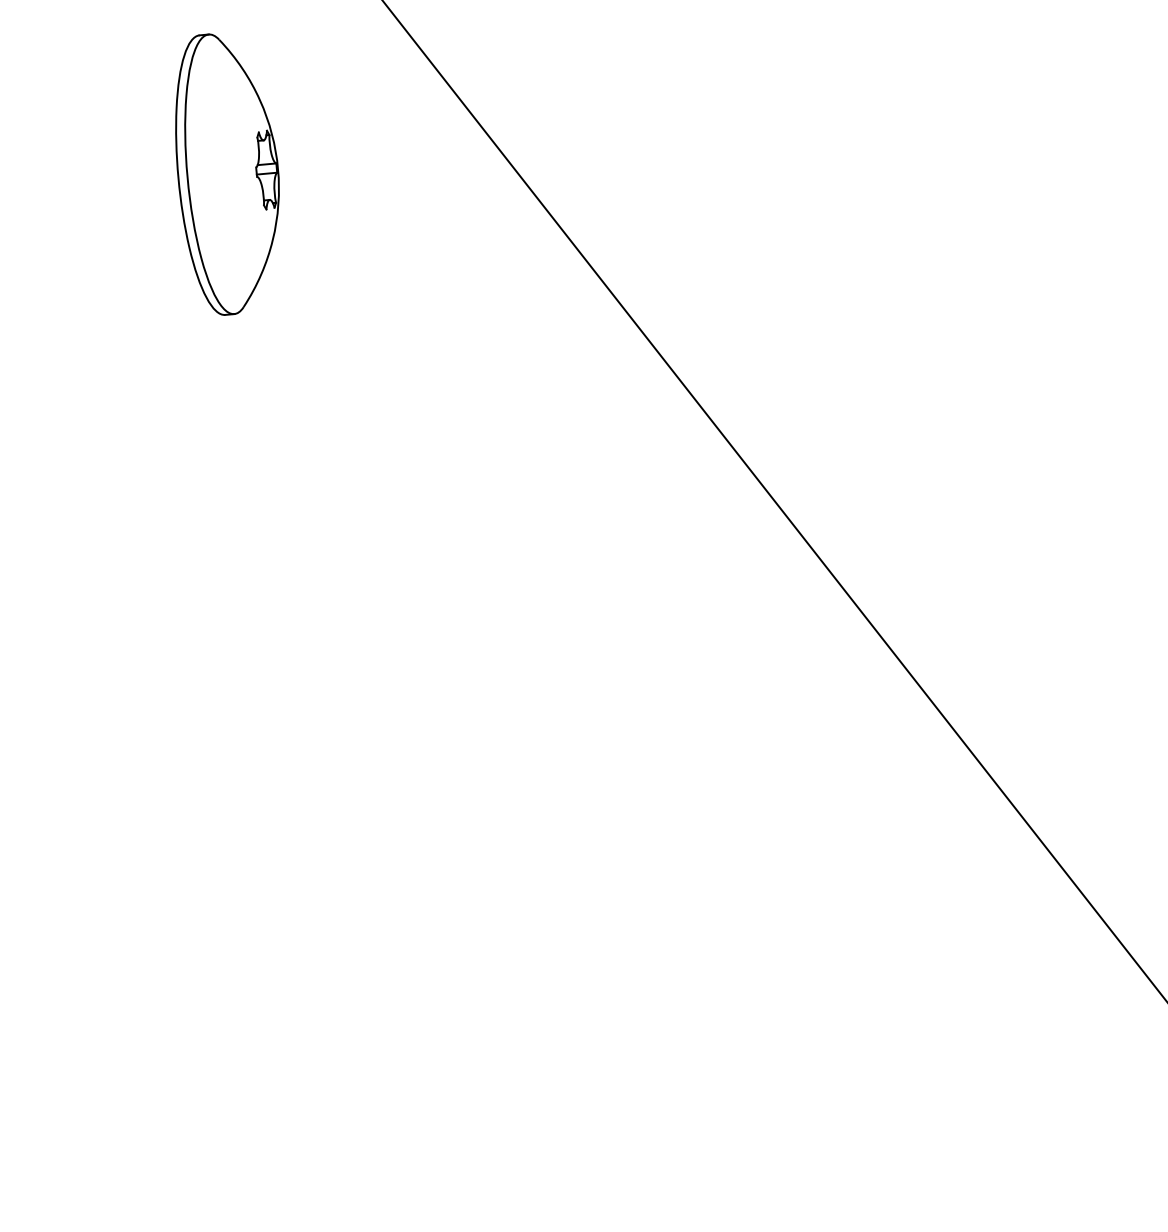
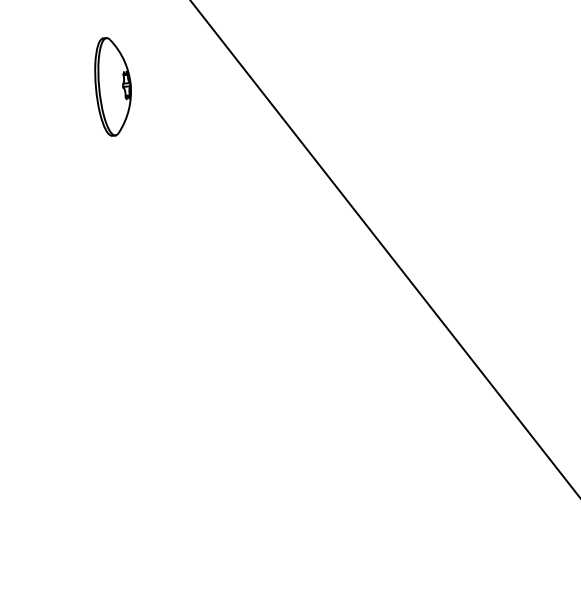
part: (226, 173) -> (112, 86), size x0.7

